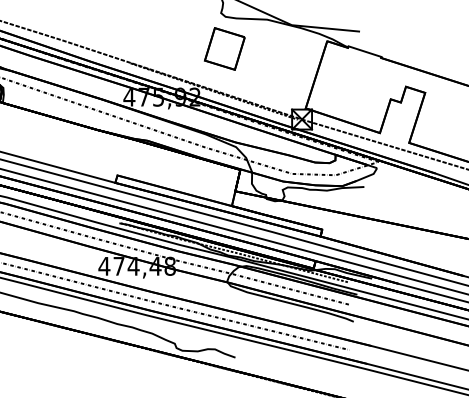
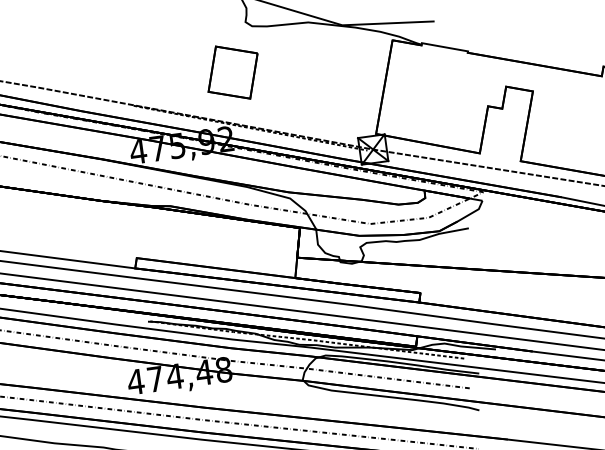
part: (224, 48) -> (232, 72), moved

